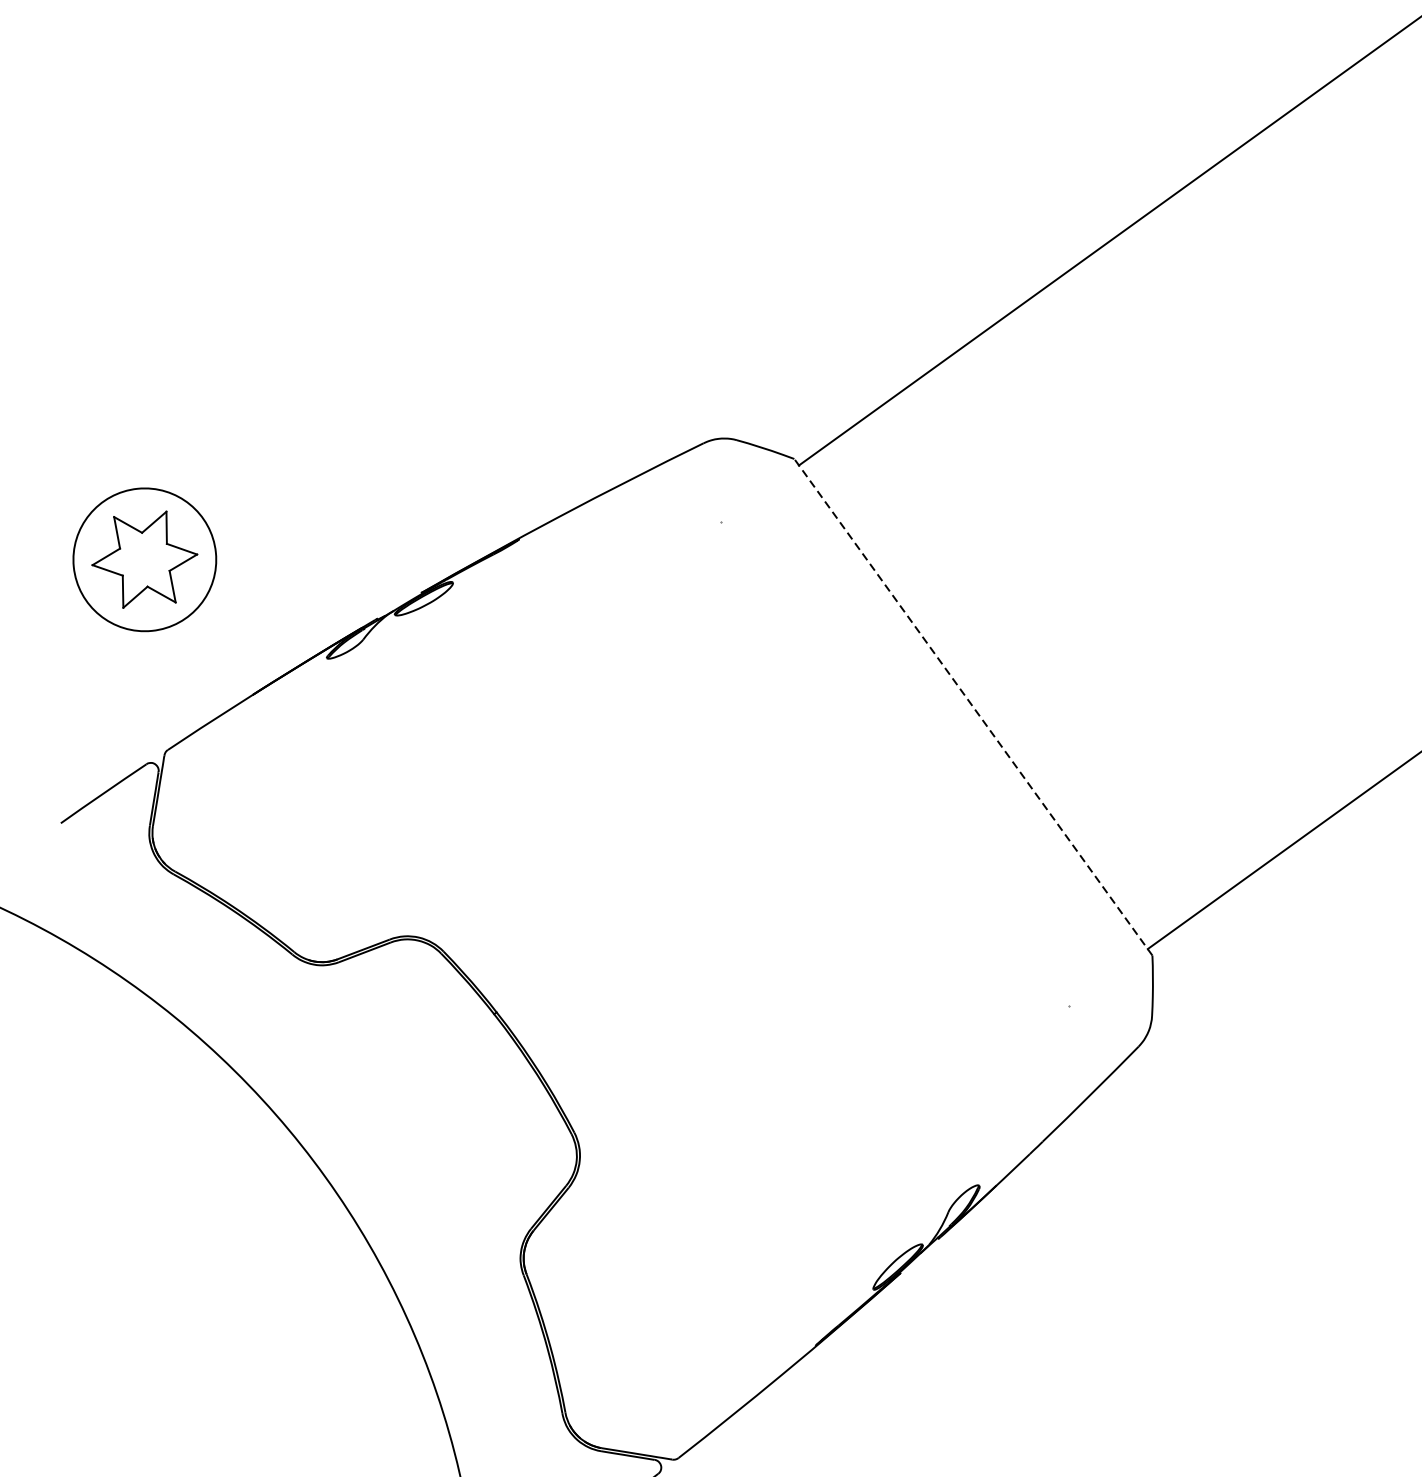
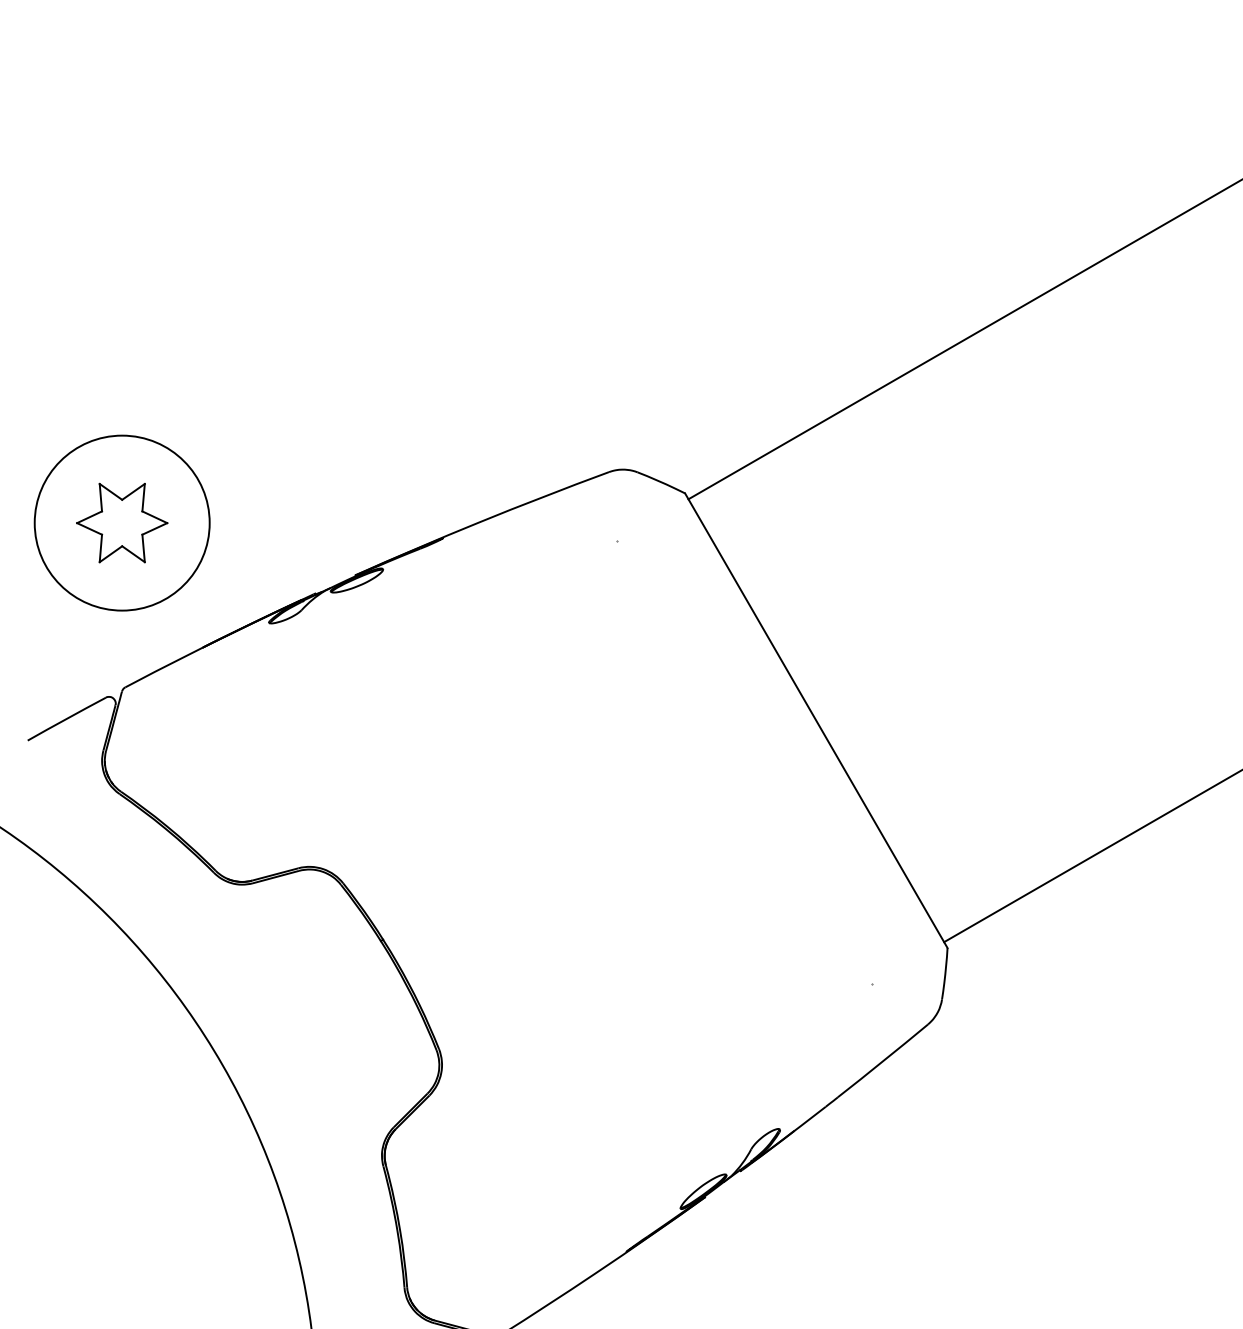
circle: (143, 559) -> (121, 522), size x1.43
line: (973, 706) -> (816, 720), dashed -> solid

